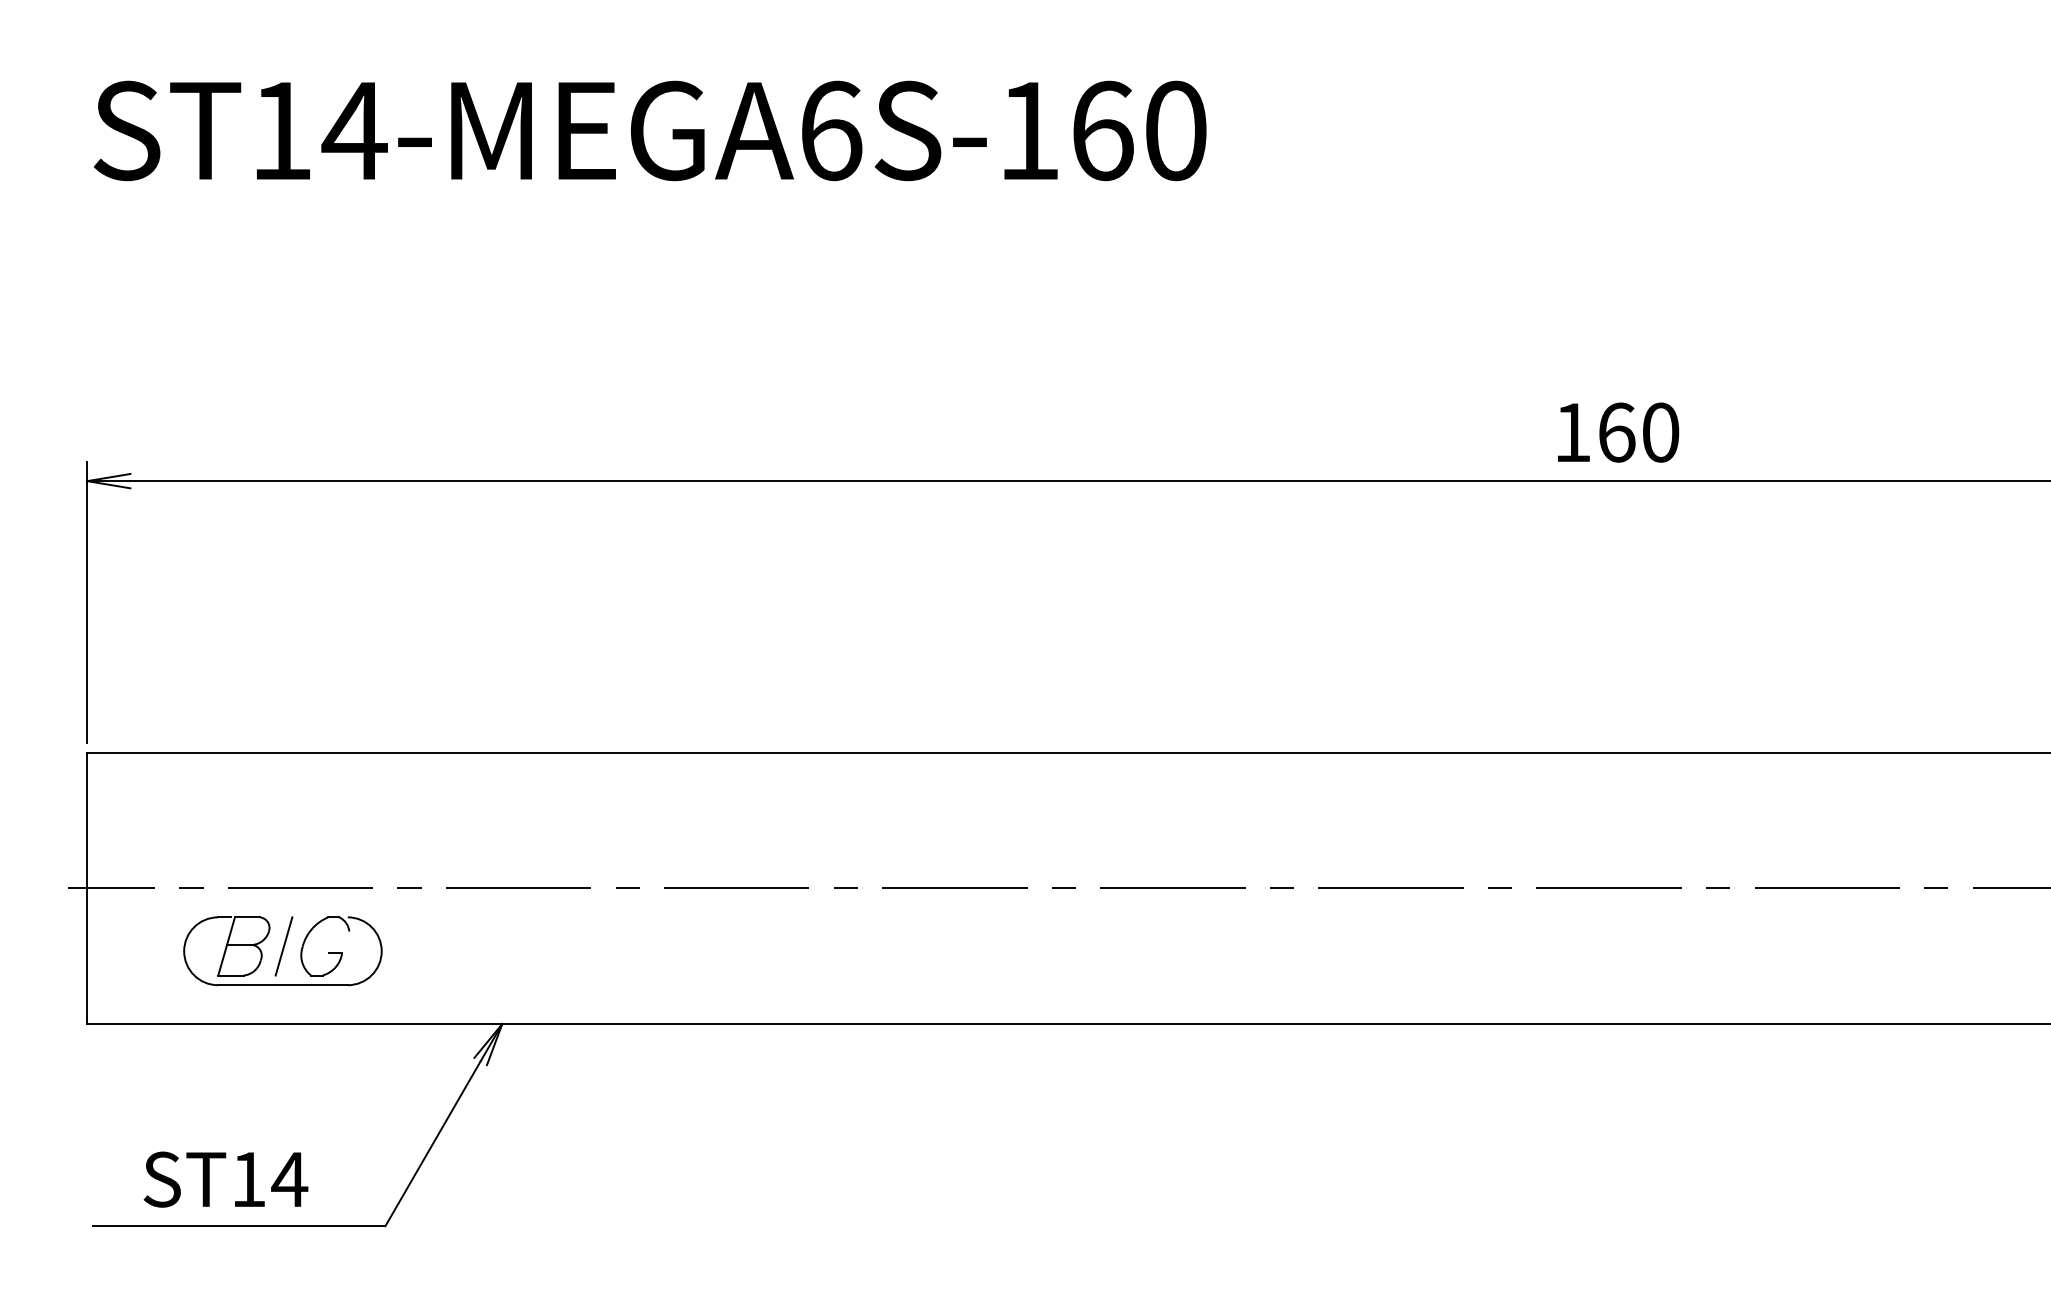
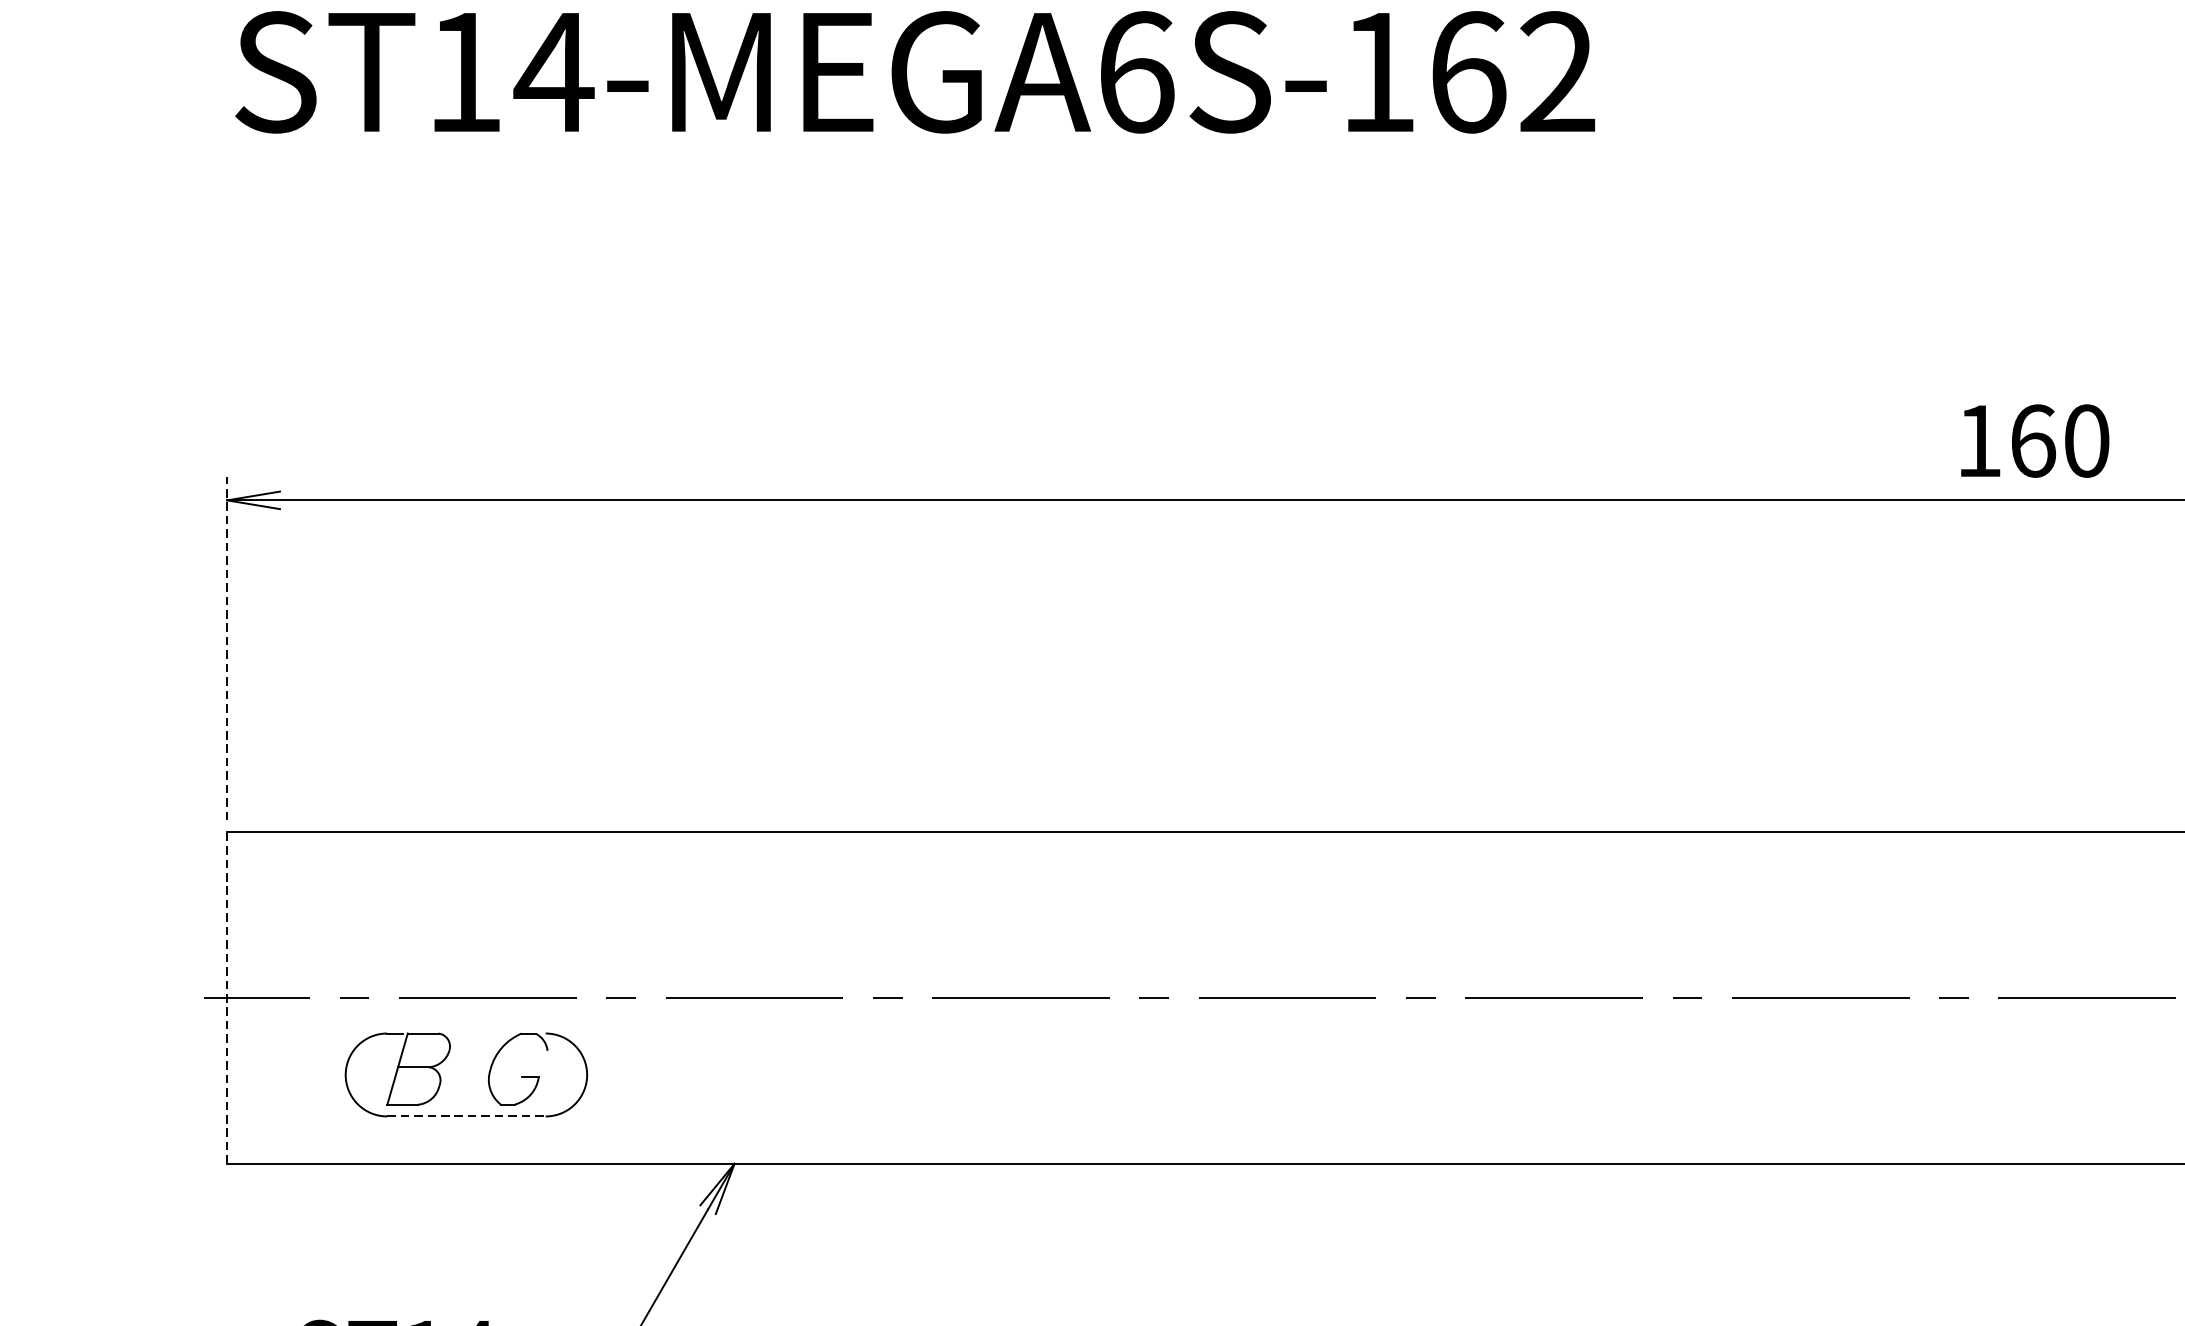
text: (1175, 130) -> (1557, 71), ST14-MEGA6S-160 -> ST14-MEGA6S-162
text: (1618, 432) -> (2035, 440), moved
line: (87, 602) -> (227, 648), solid -> dashed
line: (87, 888) -> (227, 998), solid -> dashed
line: (283, 946) -> (467, 1069), removed
line: (282, 985) -> (465, 1116), solid -> dashed

